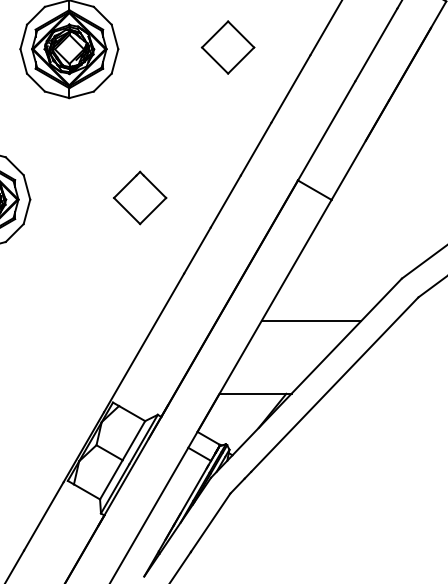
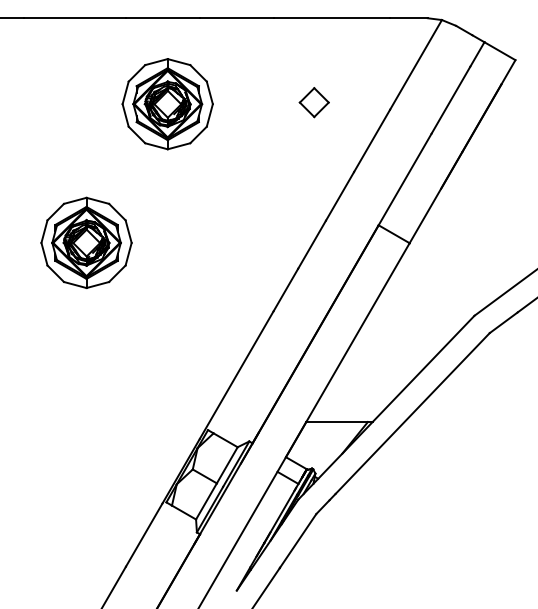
part: (228, 47) -> (314, 102), size x0.6
part: (139, 198) -> (232, 241), removed
line: (310, 320) -> (390, 354), removed

